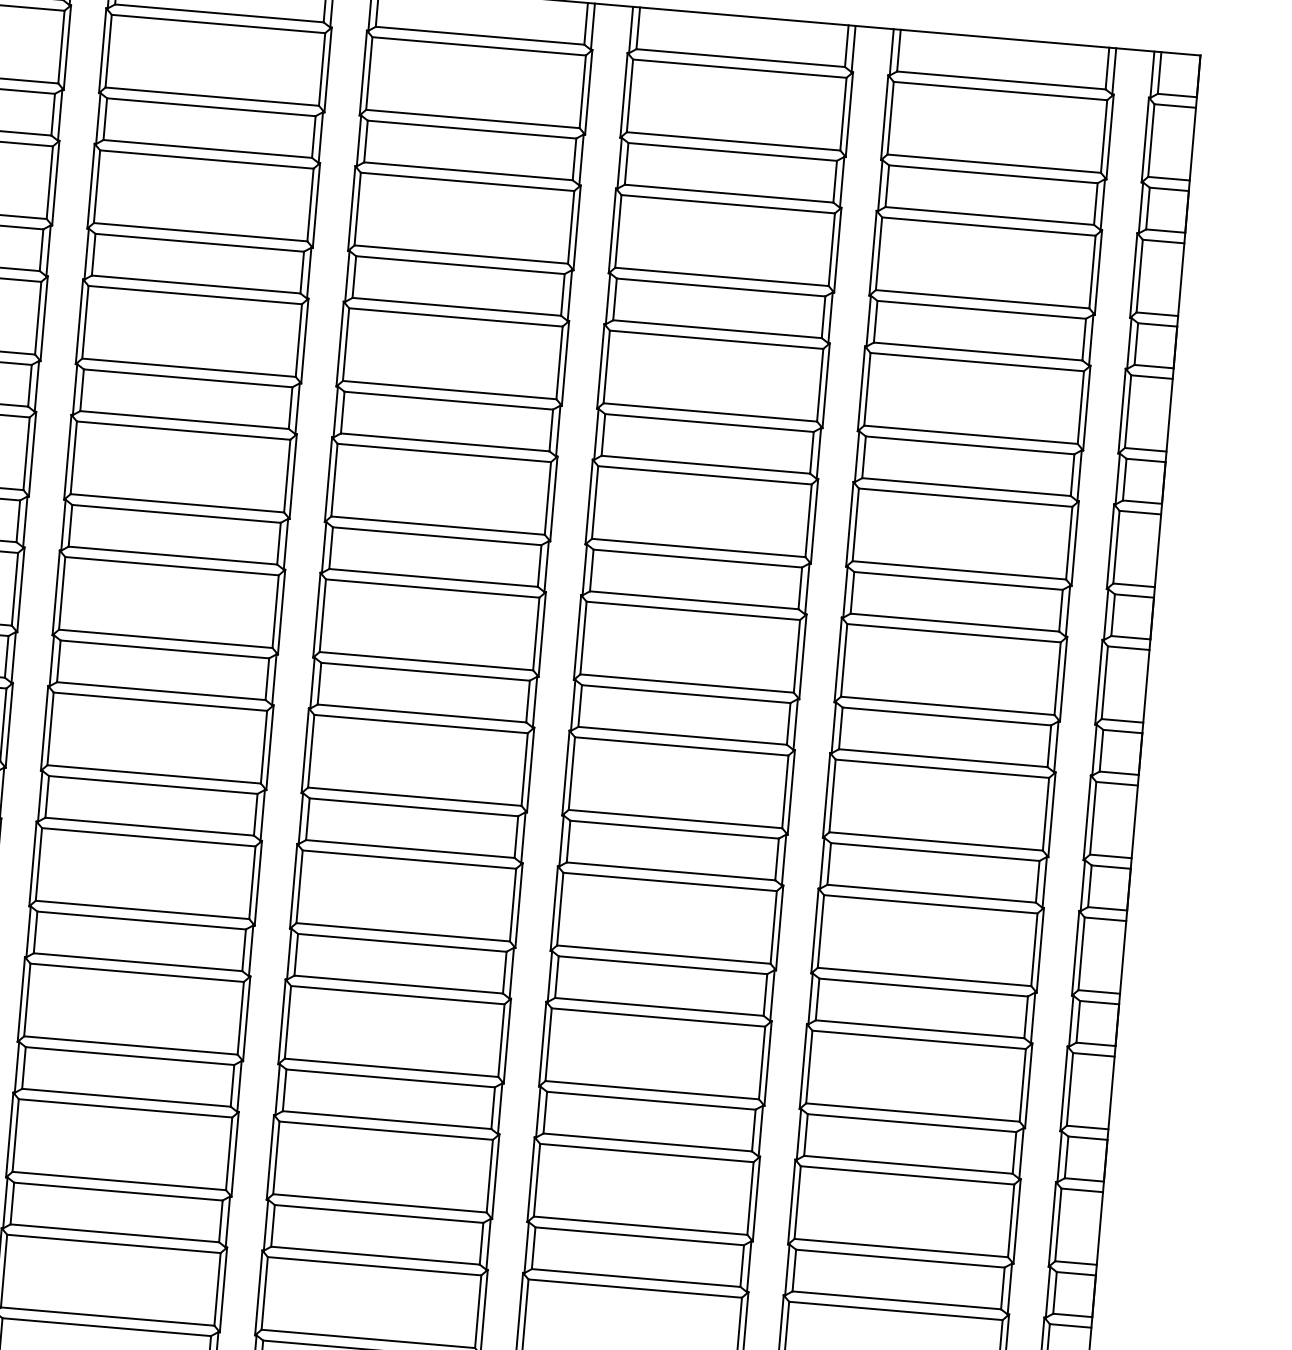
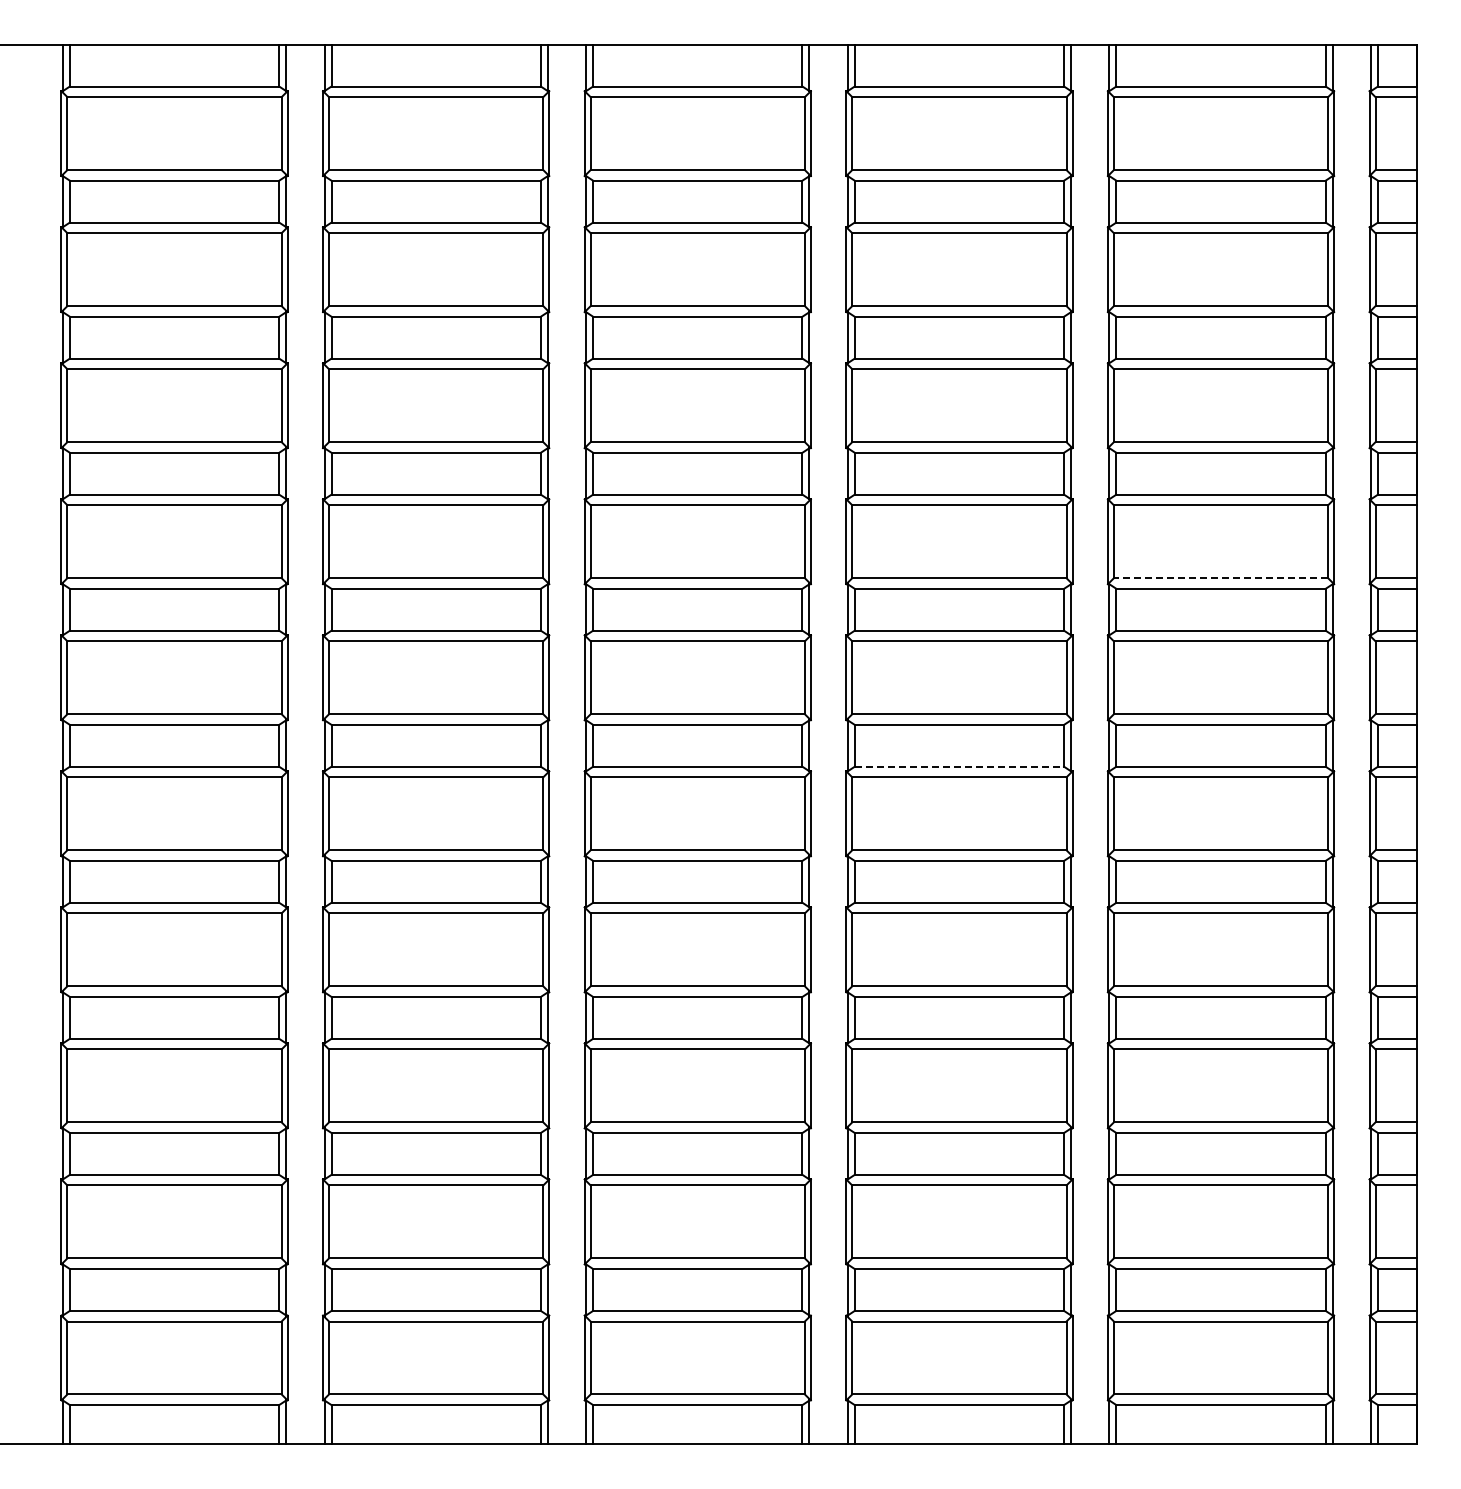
line: (958, 570) -> (1220, 578), solid -> dashed
line: (682, 735) -> (959, 766), solid -> dashed

